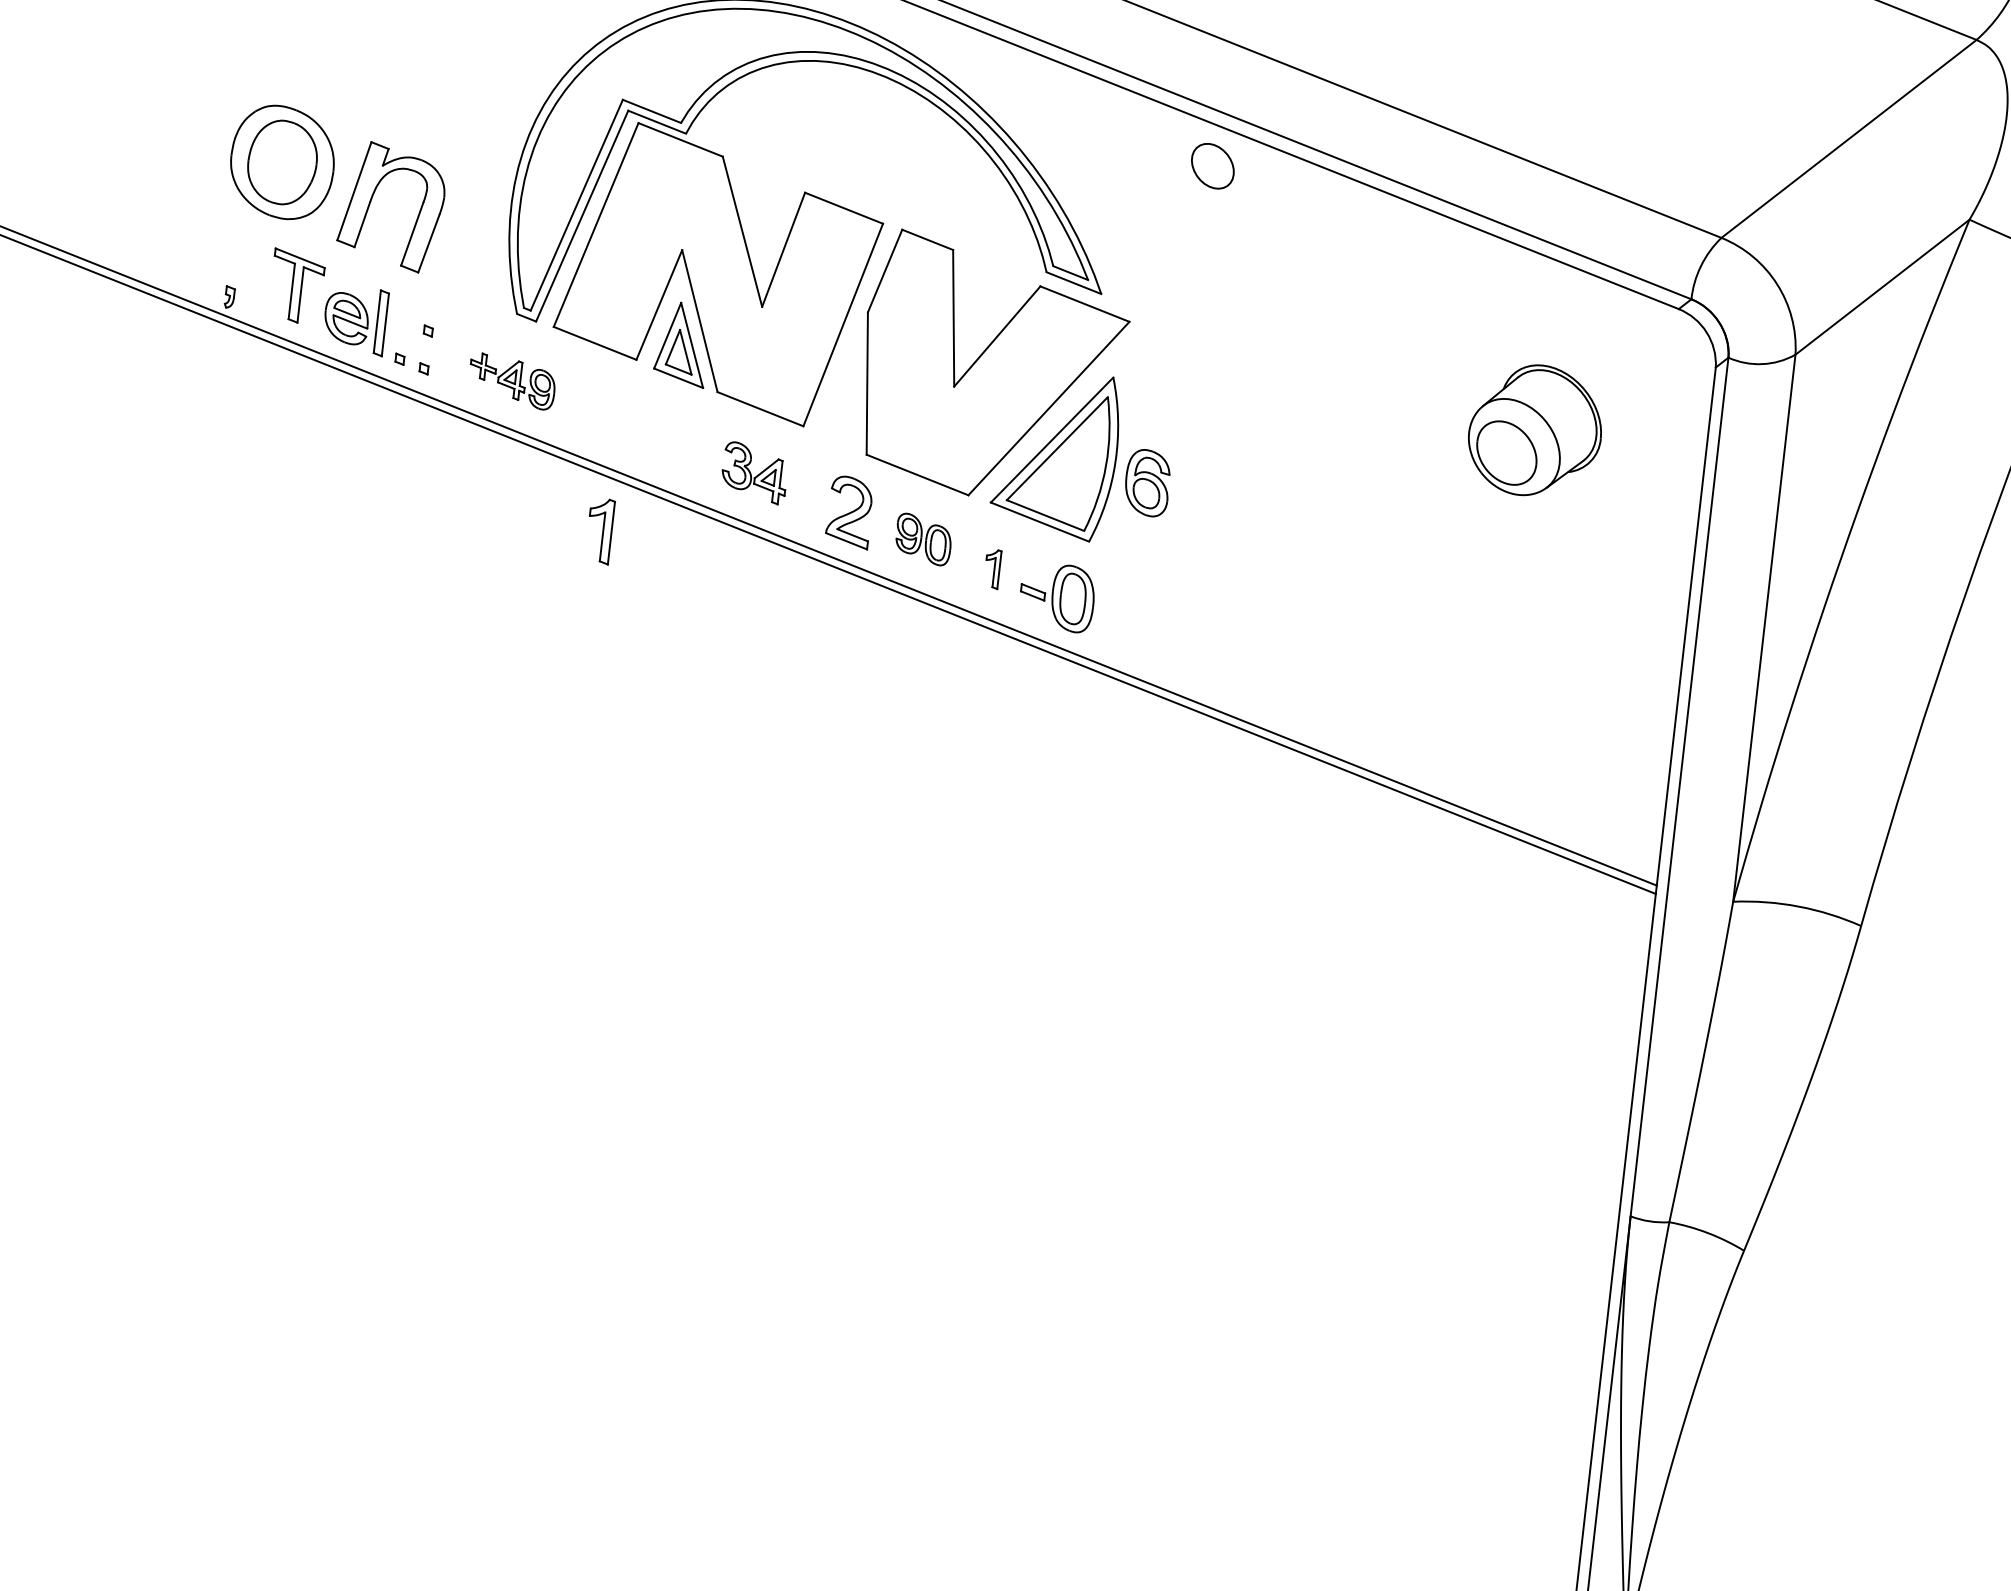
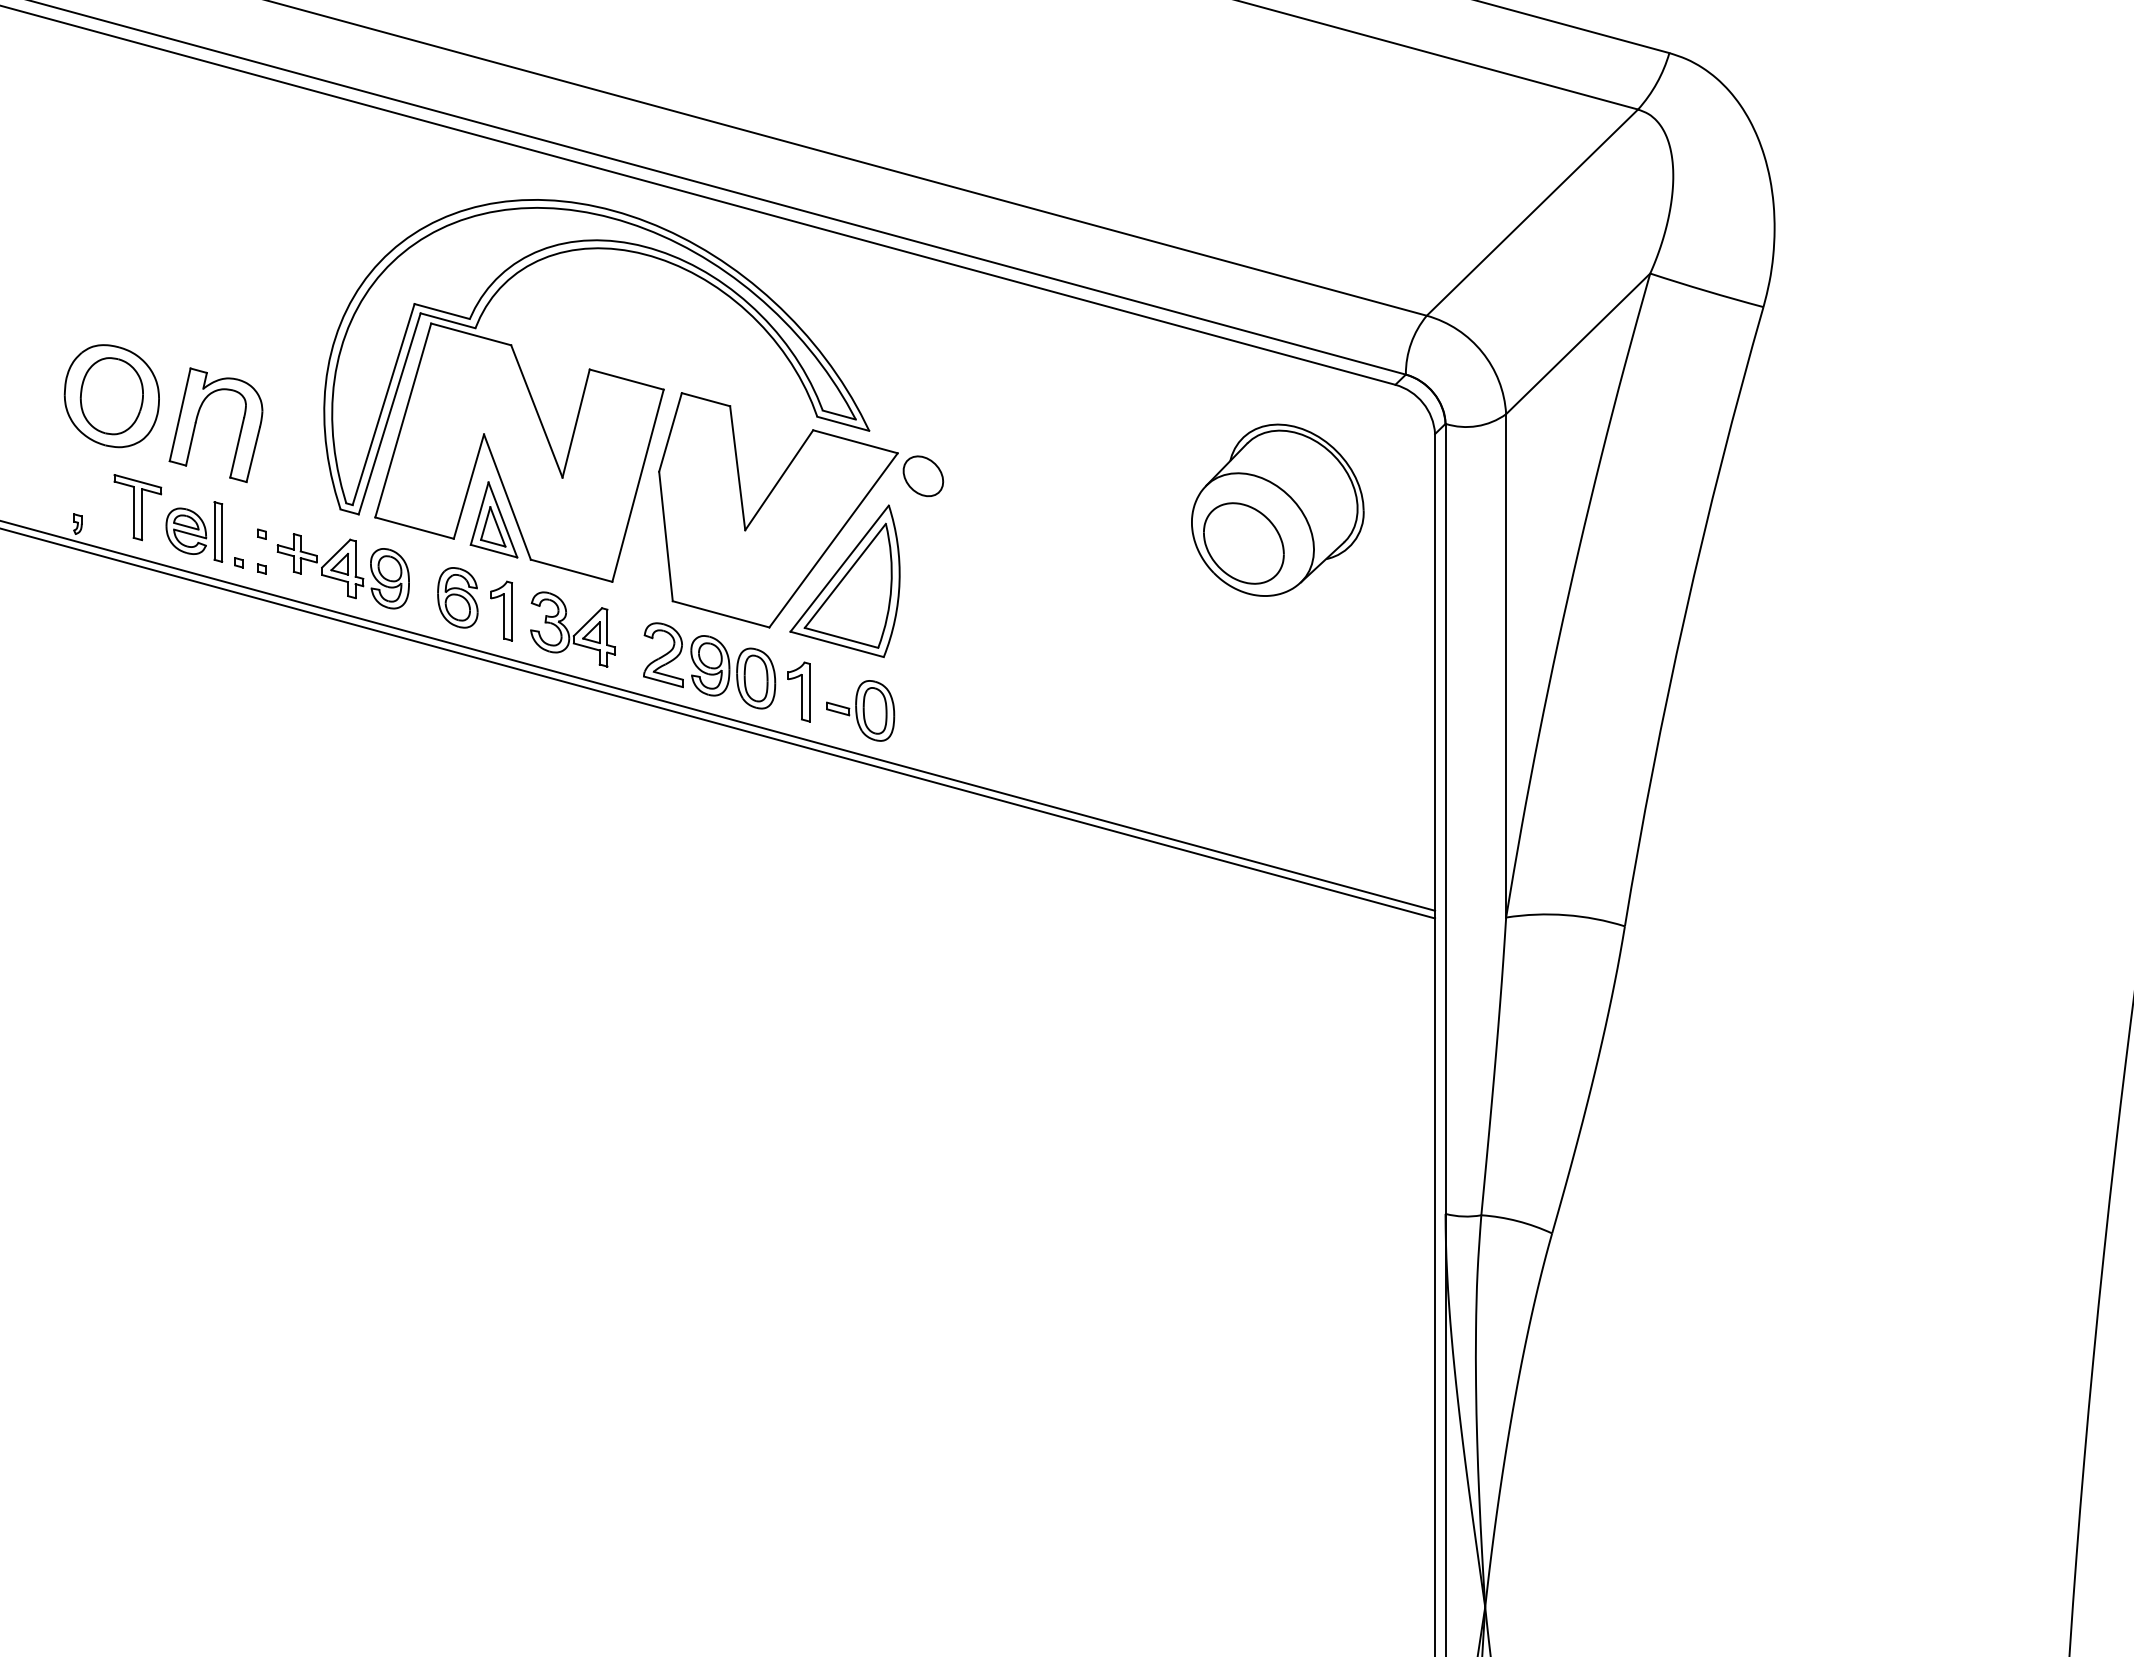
part: (1212, 166) -> (923, 476), moved
part: (511, 381) -> (342, 571), size x1.67
part: (1535, 429) -> (1277, 509), size x1.43
part: (754, 473) -> (572, 629), size x1.43
part: (1147, 482) -> (457, 597), moved
part: (600, 530) -> (501, 610), moved
part: (923, 539) -> (733, 672), size x1.67
part: (992, 568) -> (798, 691), size x1.67

